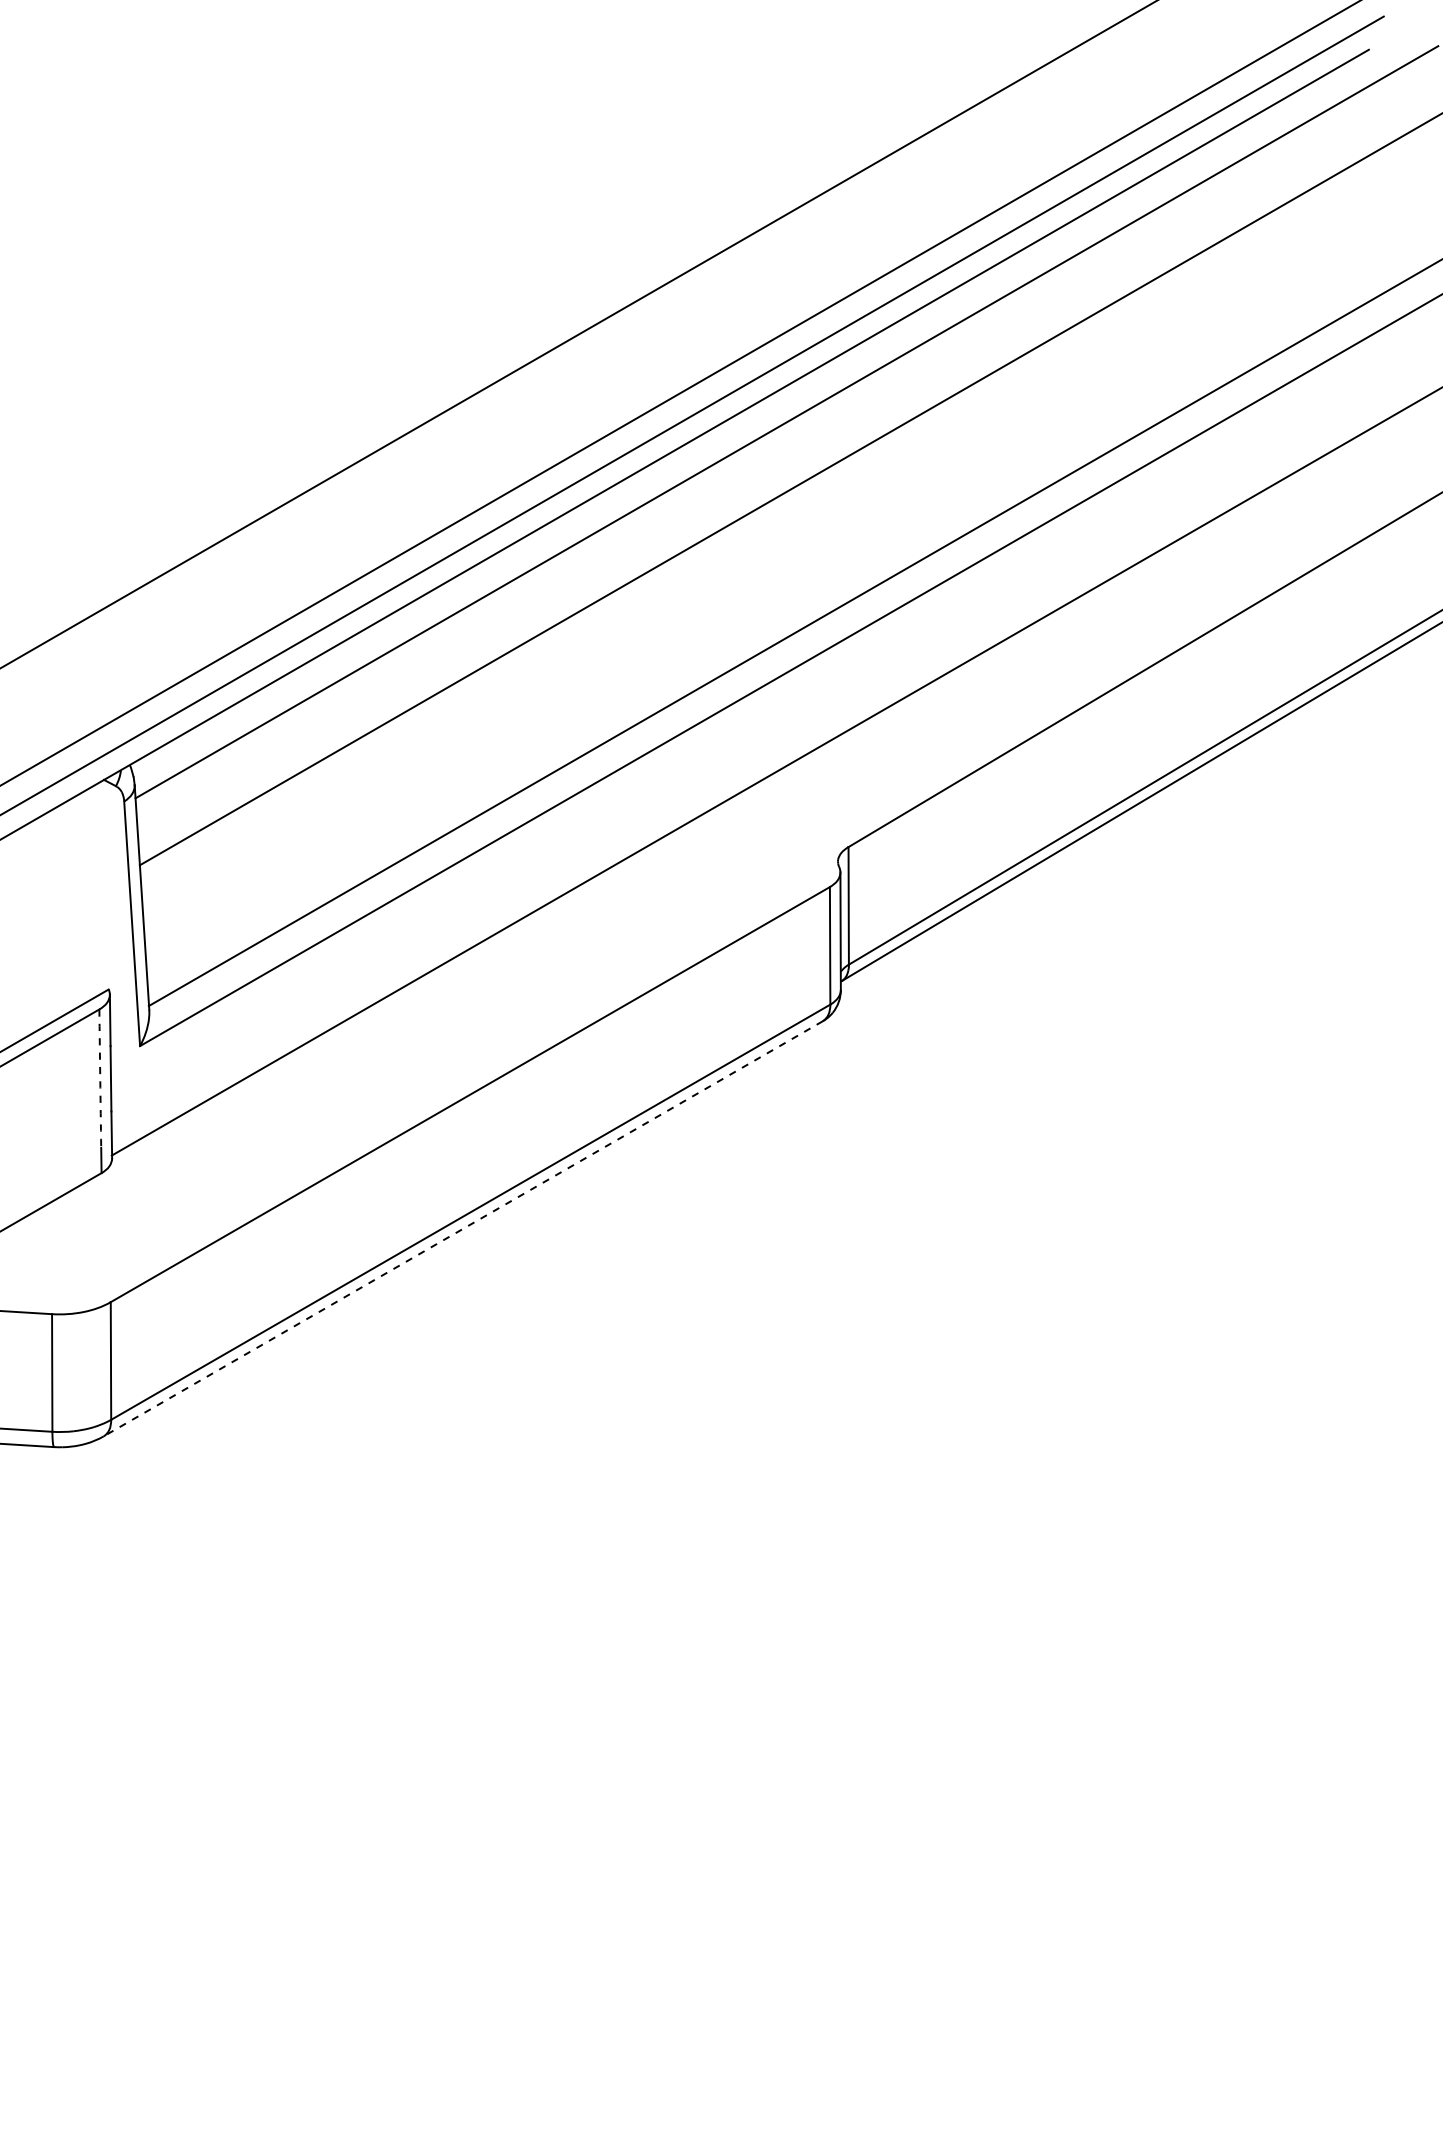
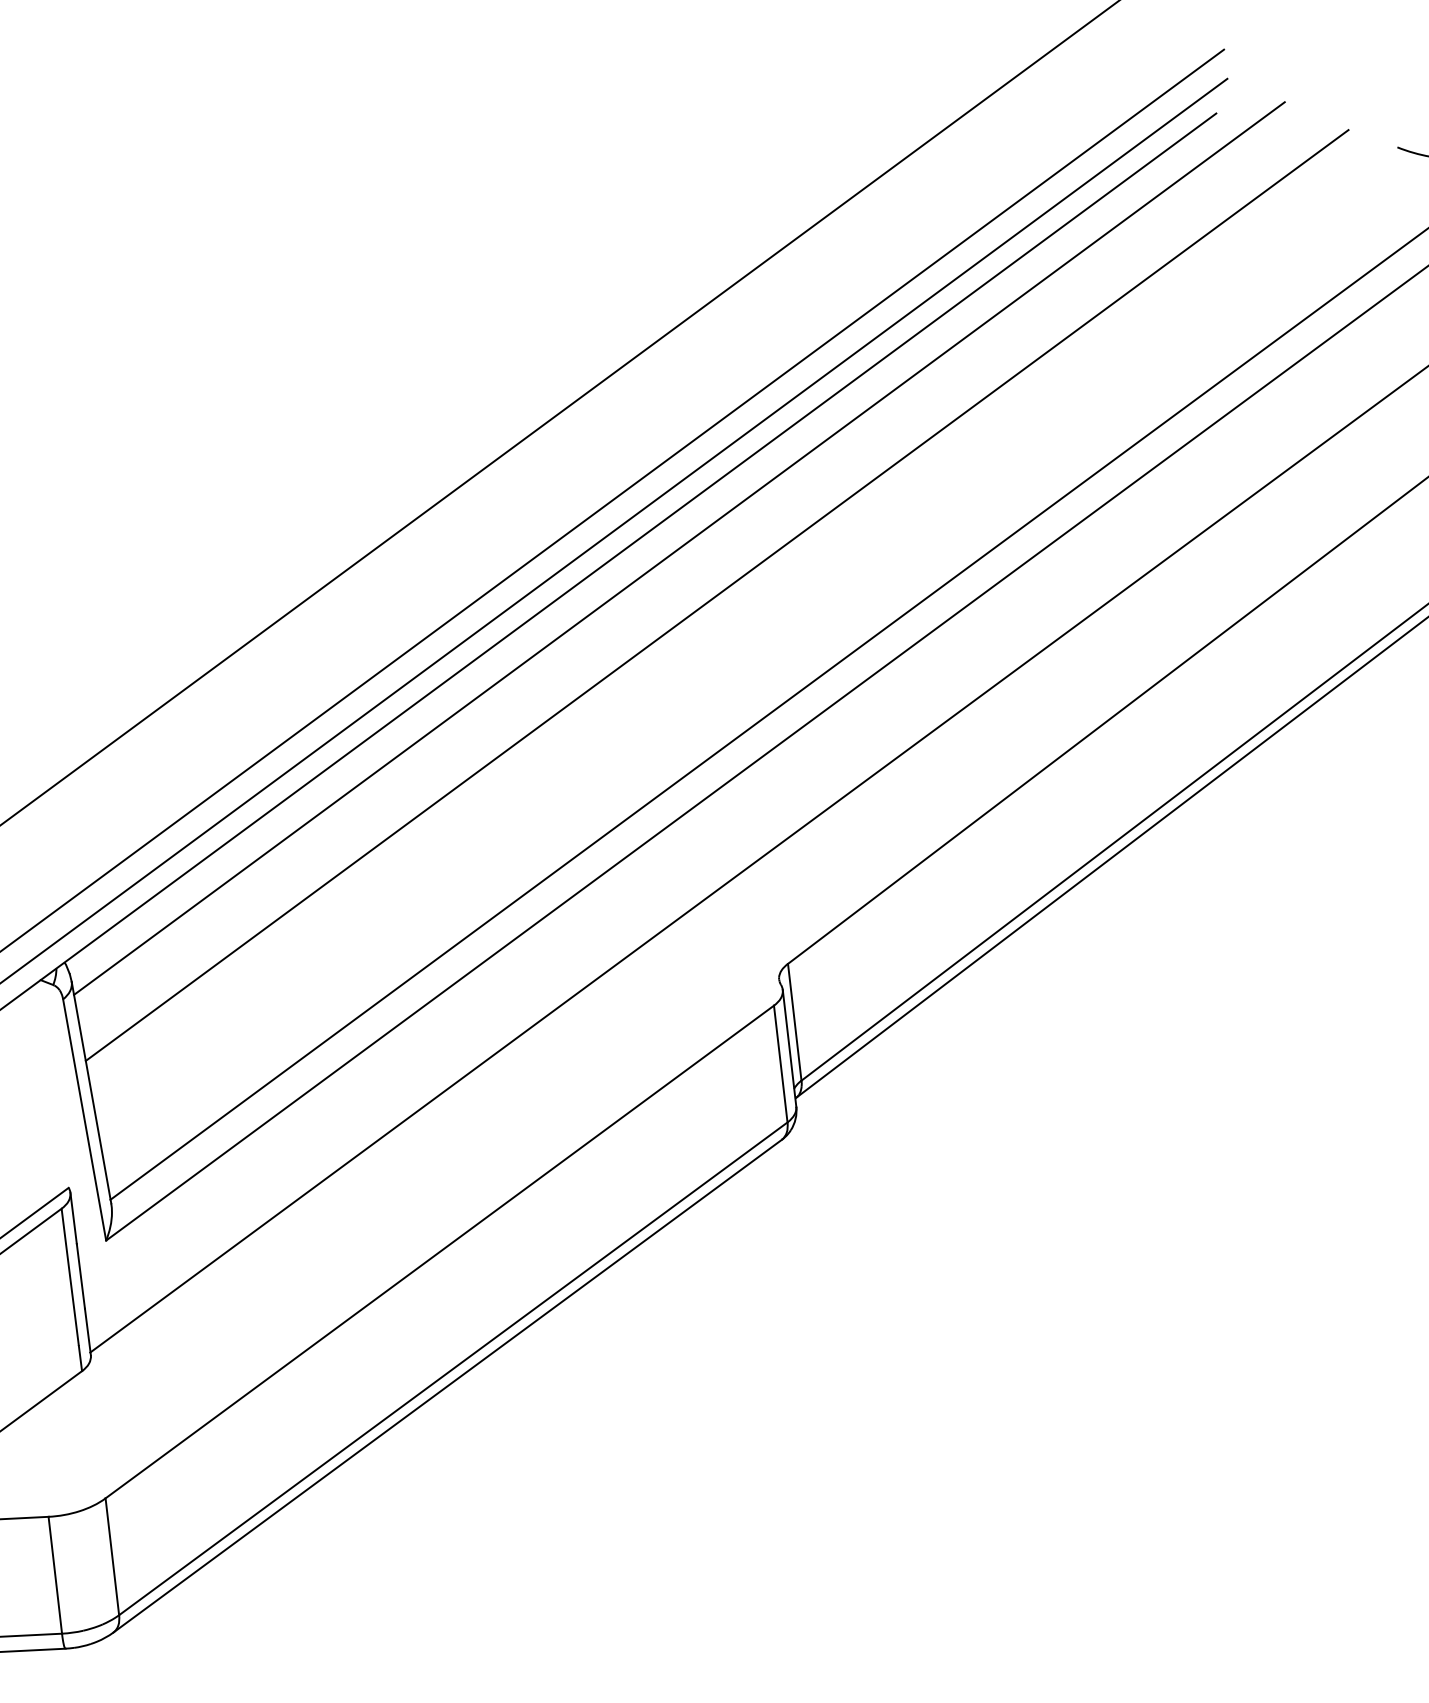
arc: (100, 1078) -> (70, 1277), dashed -> solid
line: (462, 1229) -> (447, 1386), dashed -> solid

